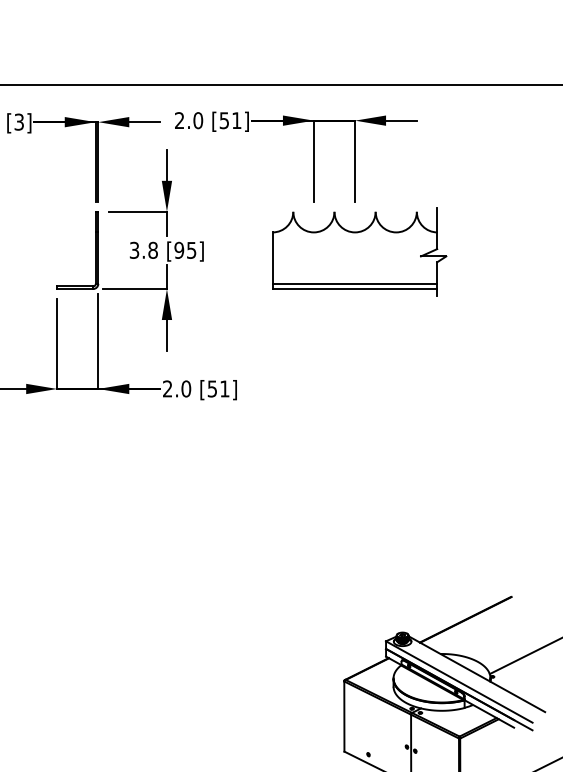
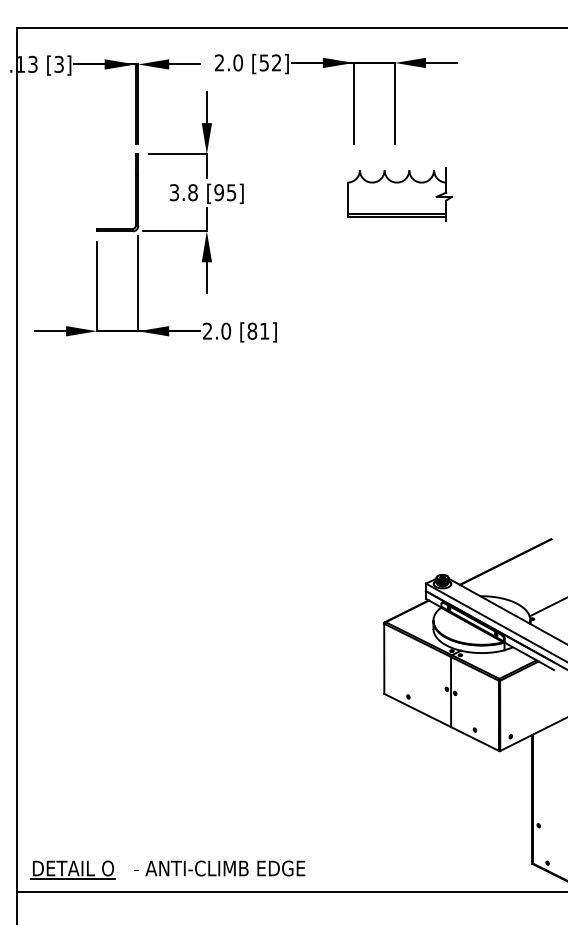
text: (236, 120) -> (276, 62), [51] -> [52]
part: (359, 252) -> (399, 194), size x0.6
text: (212, 388) -> (252, 330), [51] -> [81]

